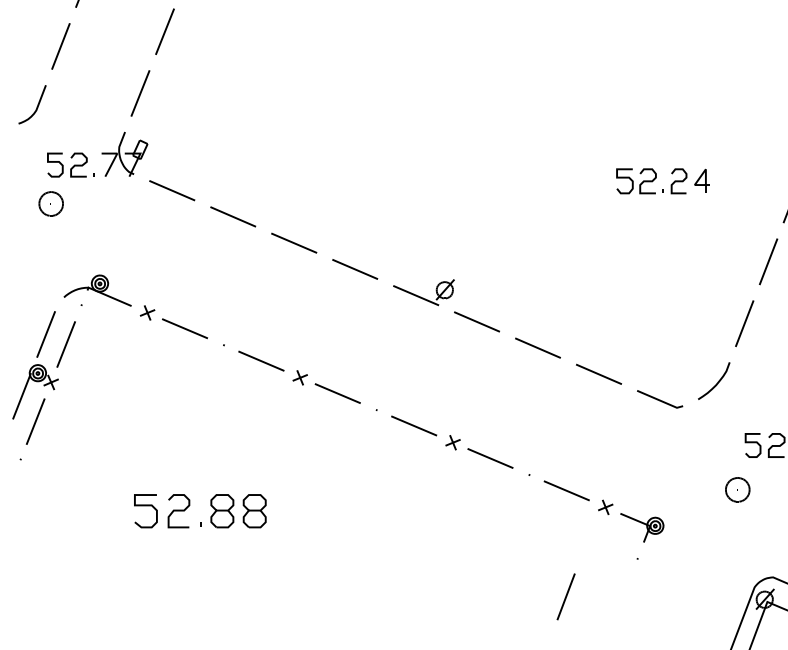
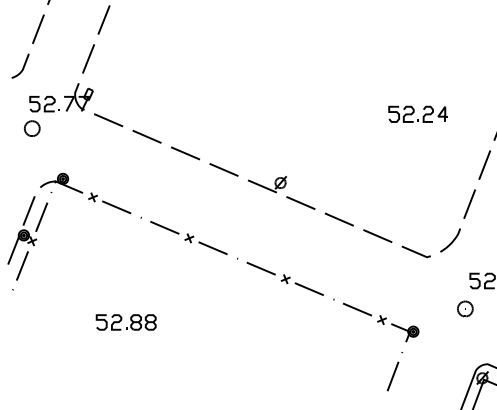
part: (199, 511) -> (125, 322), size x0.71
line: (565, 596) -> (392, 376), moved

